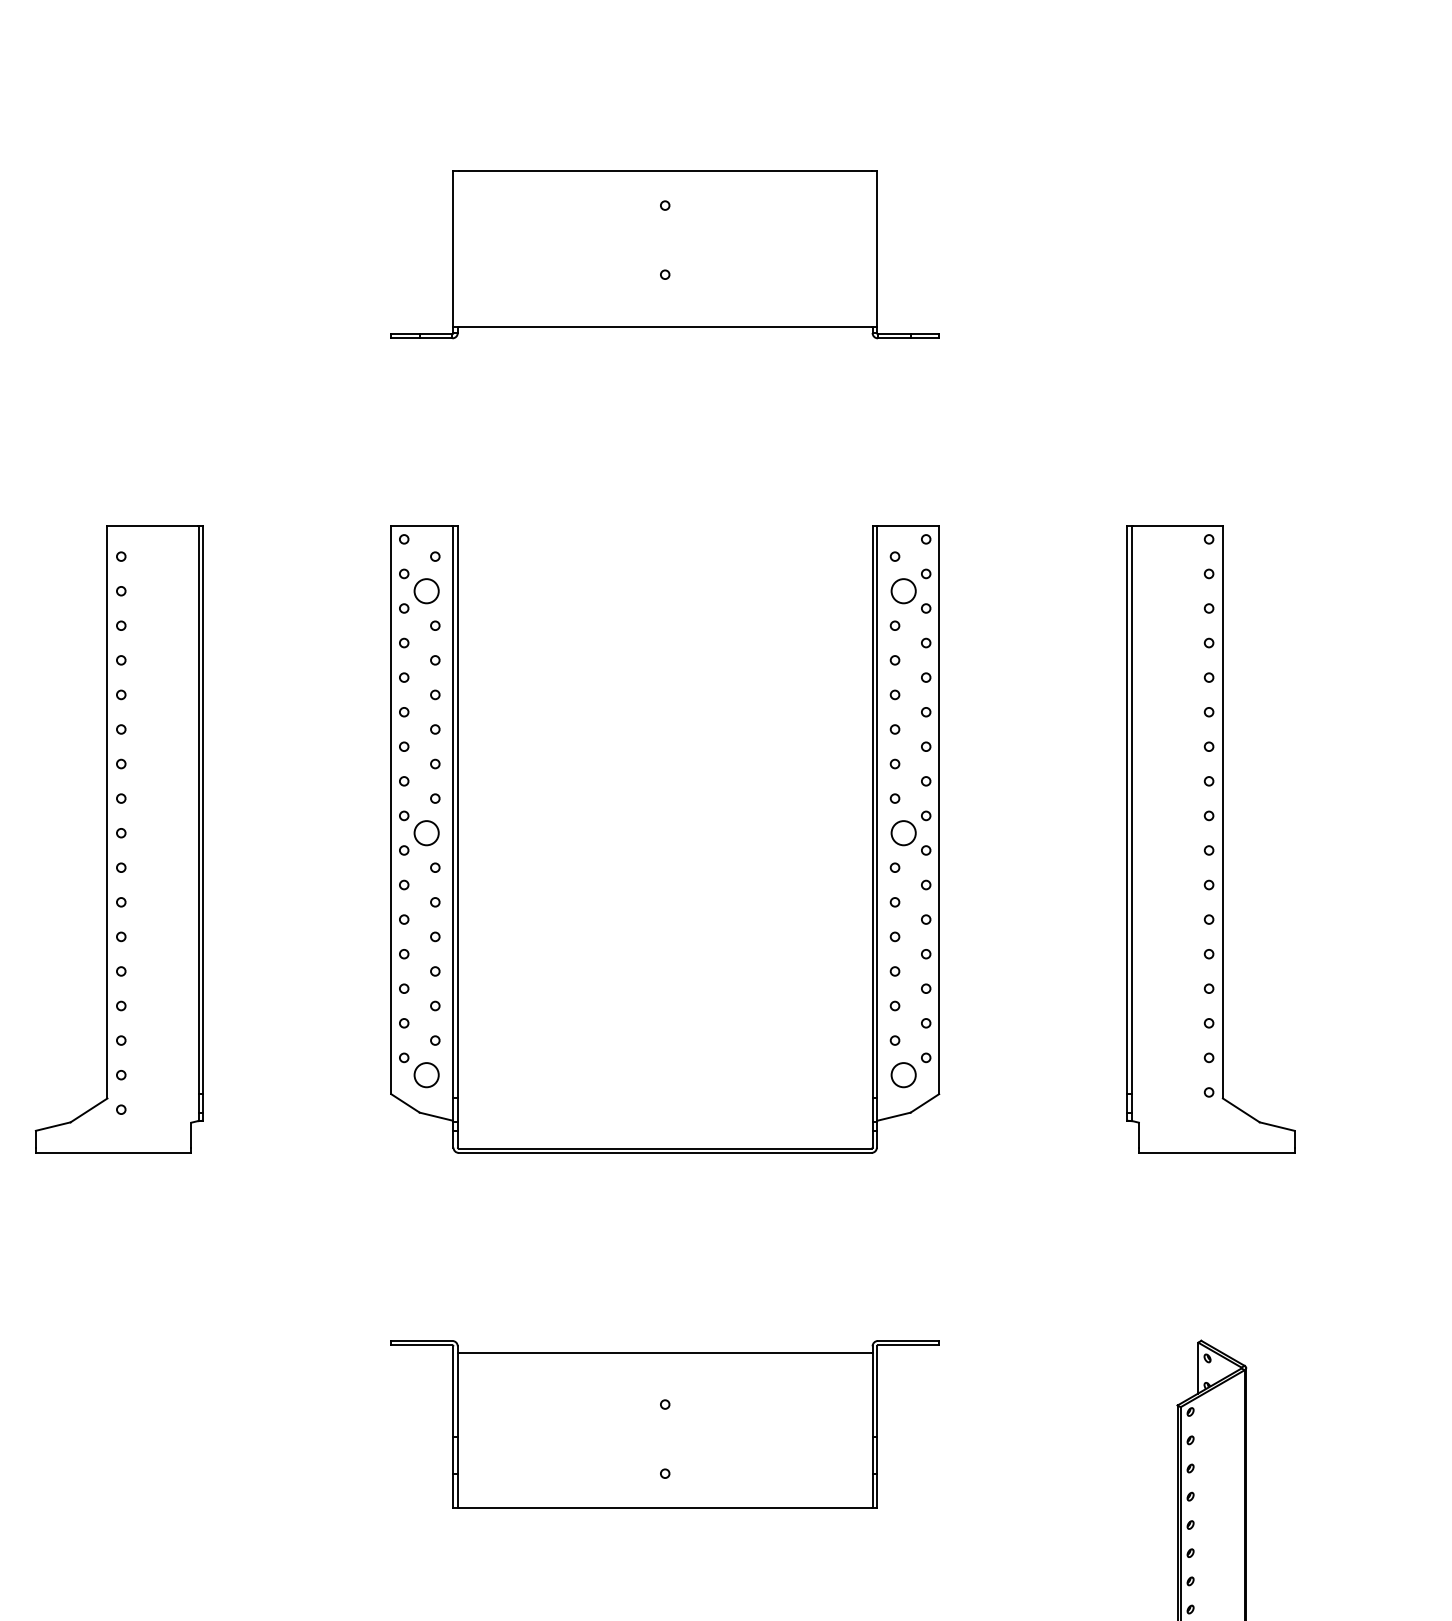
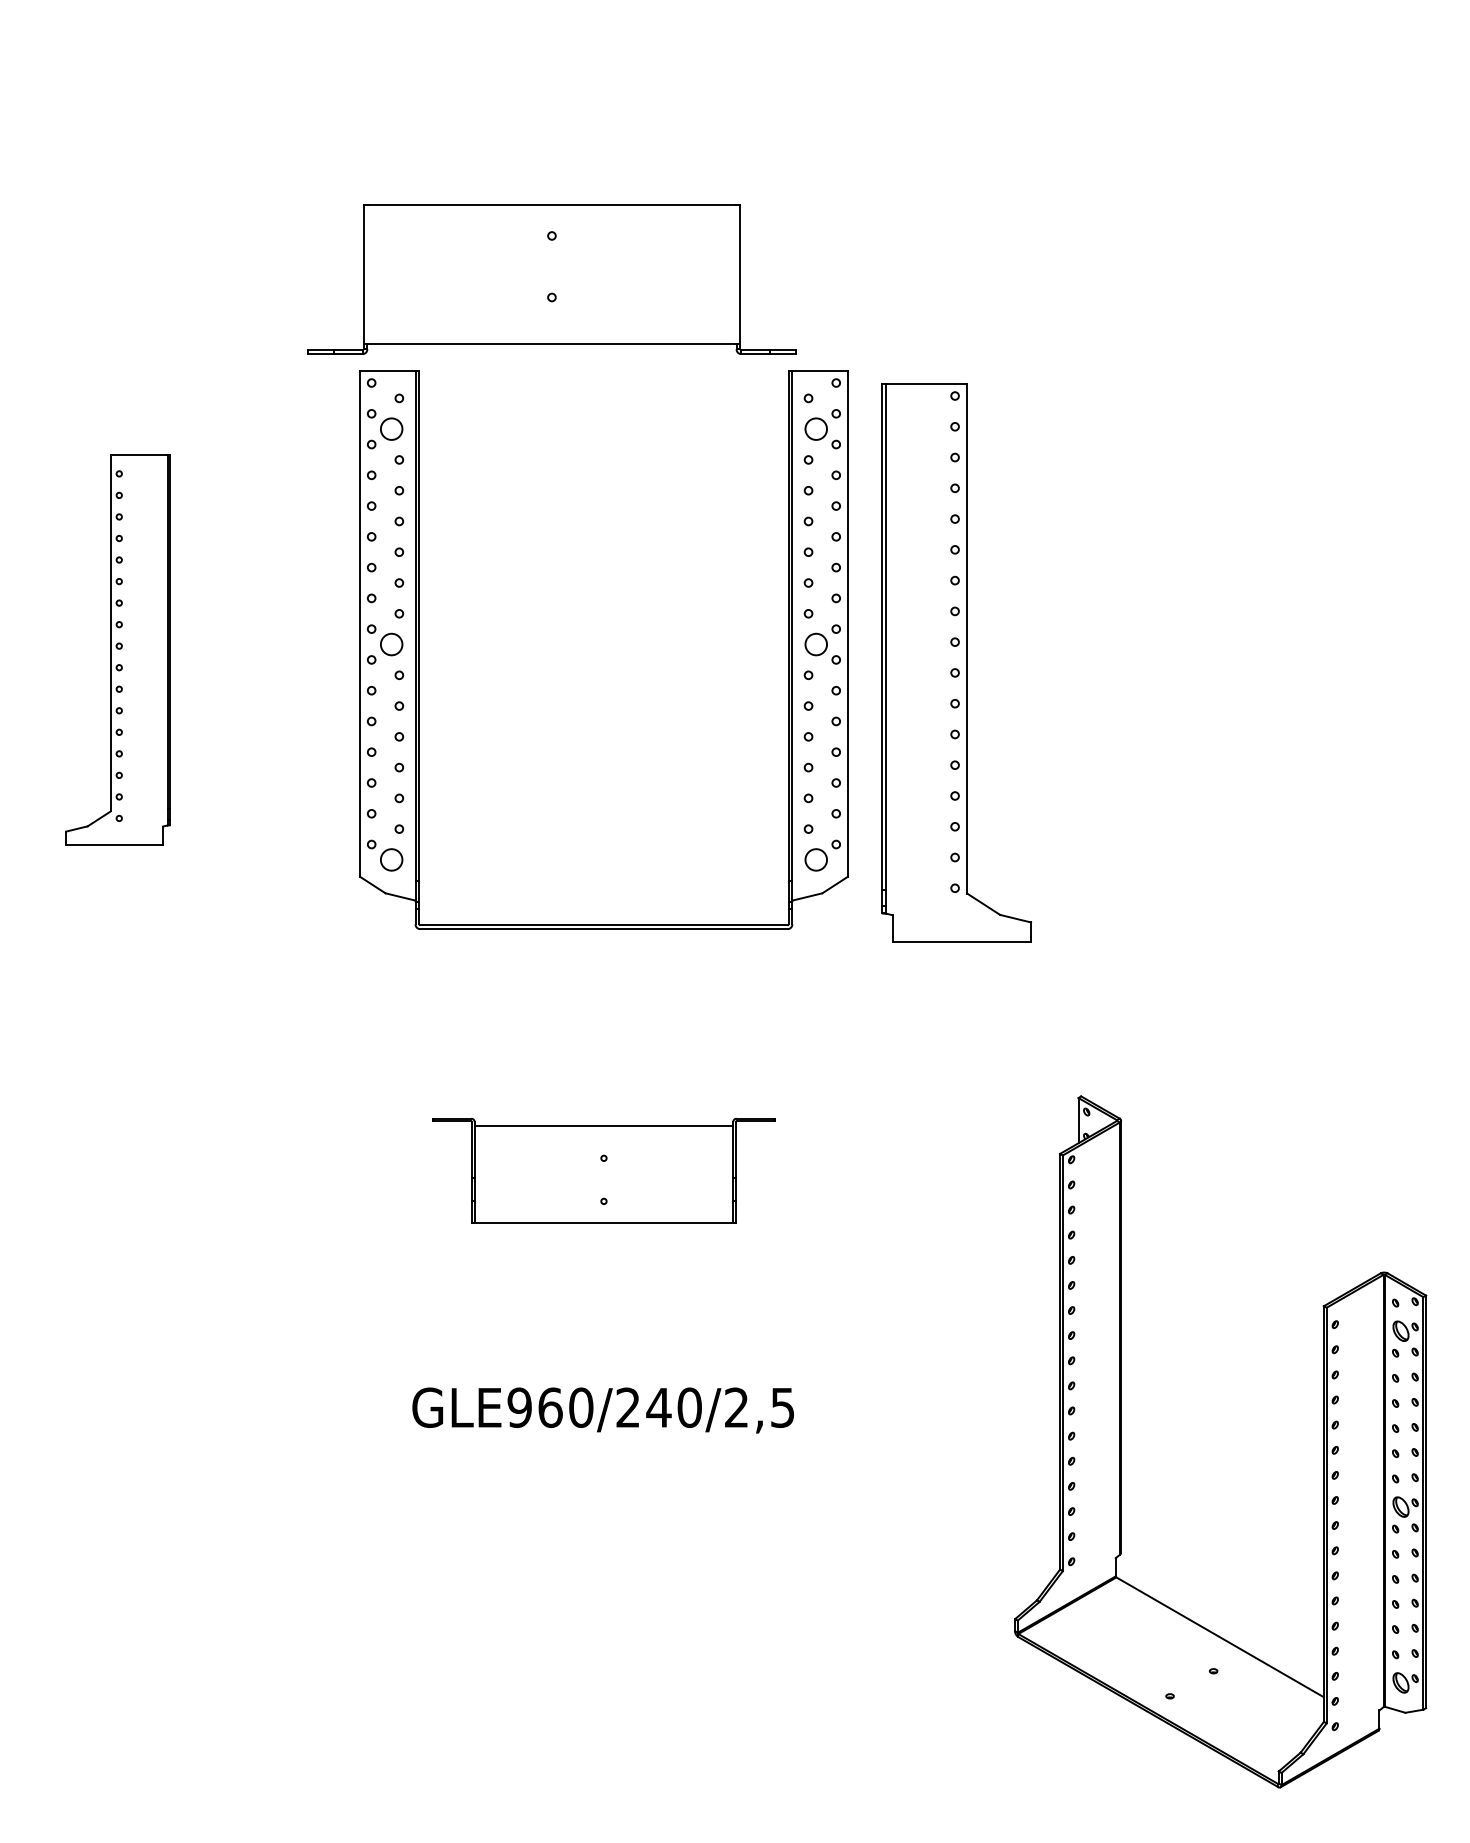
part: (664, 254) -> (551, 279), moved
part: (118, 838) -> (117, 649), size x0.7
part: (1210, 838) -> (956, 662), moved
part: (664, 1424) -> (603, 1170), size x0.7

